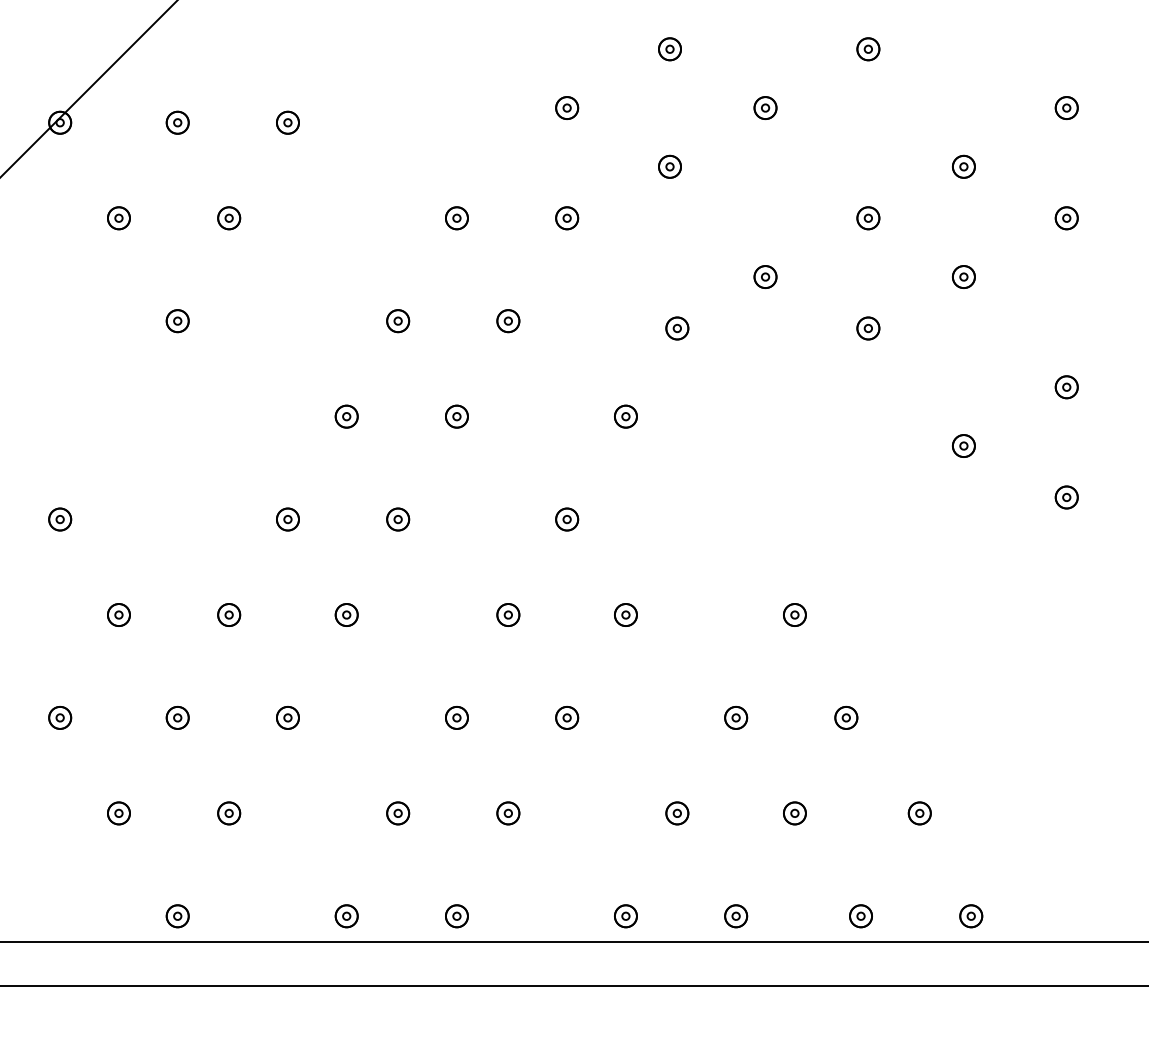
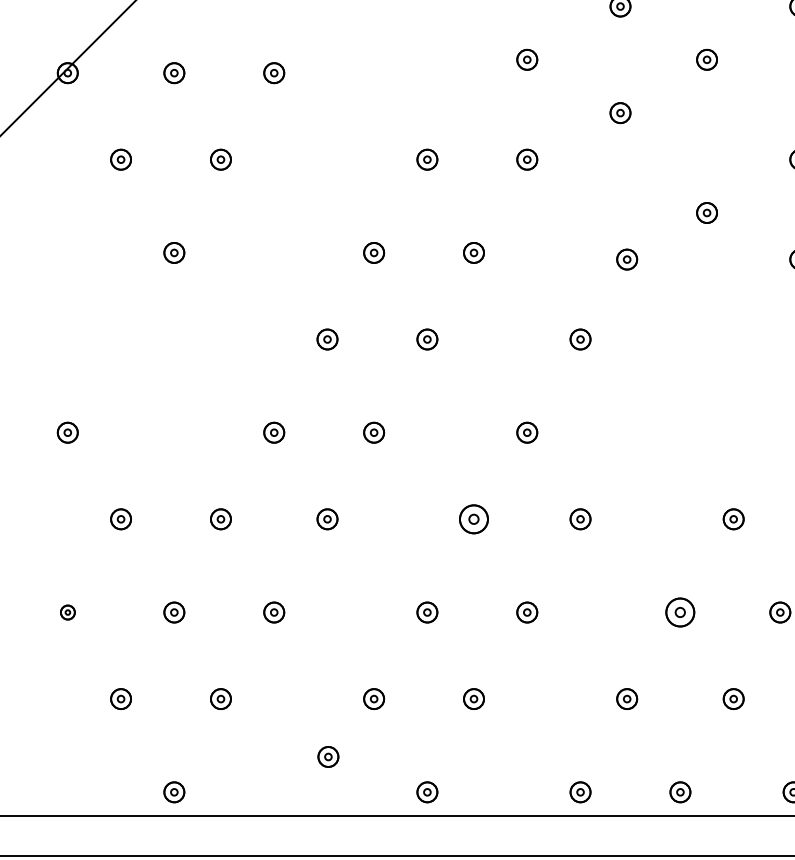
part: (508, 614) -> (474, 518), size x1.4
part: (60, 717) -> (68, 612), size x0.7
part: (736, 717) -> (680, 612), size x1.4
part: (346, 916) -> (328, 757), moved

